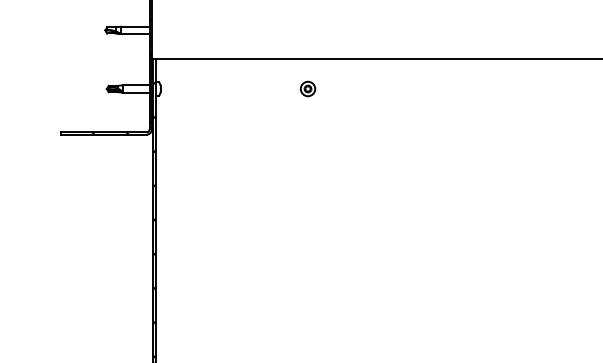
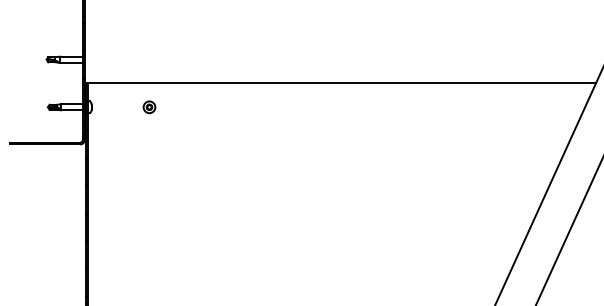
part: (308, 89) -> (149, 107), moved

